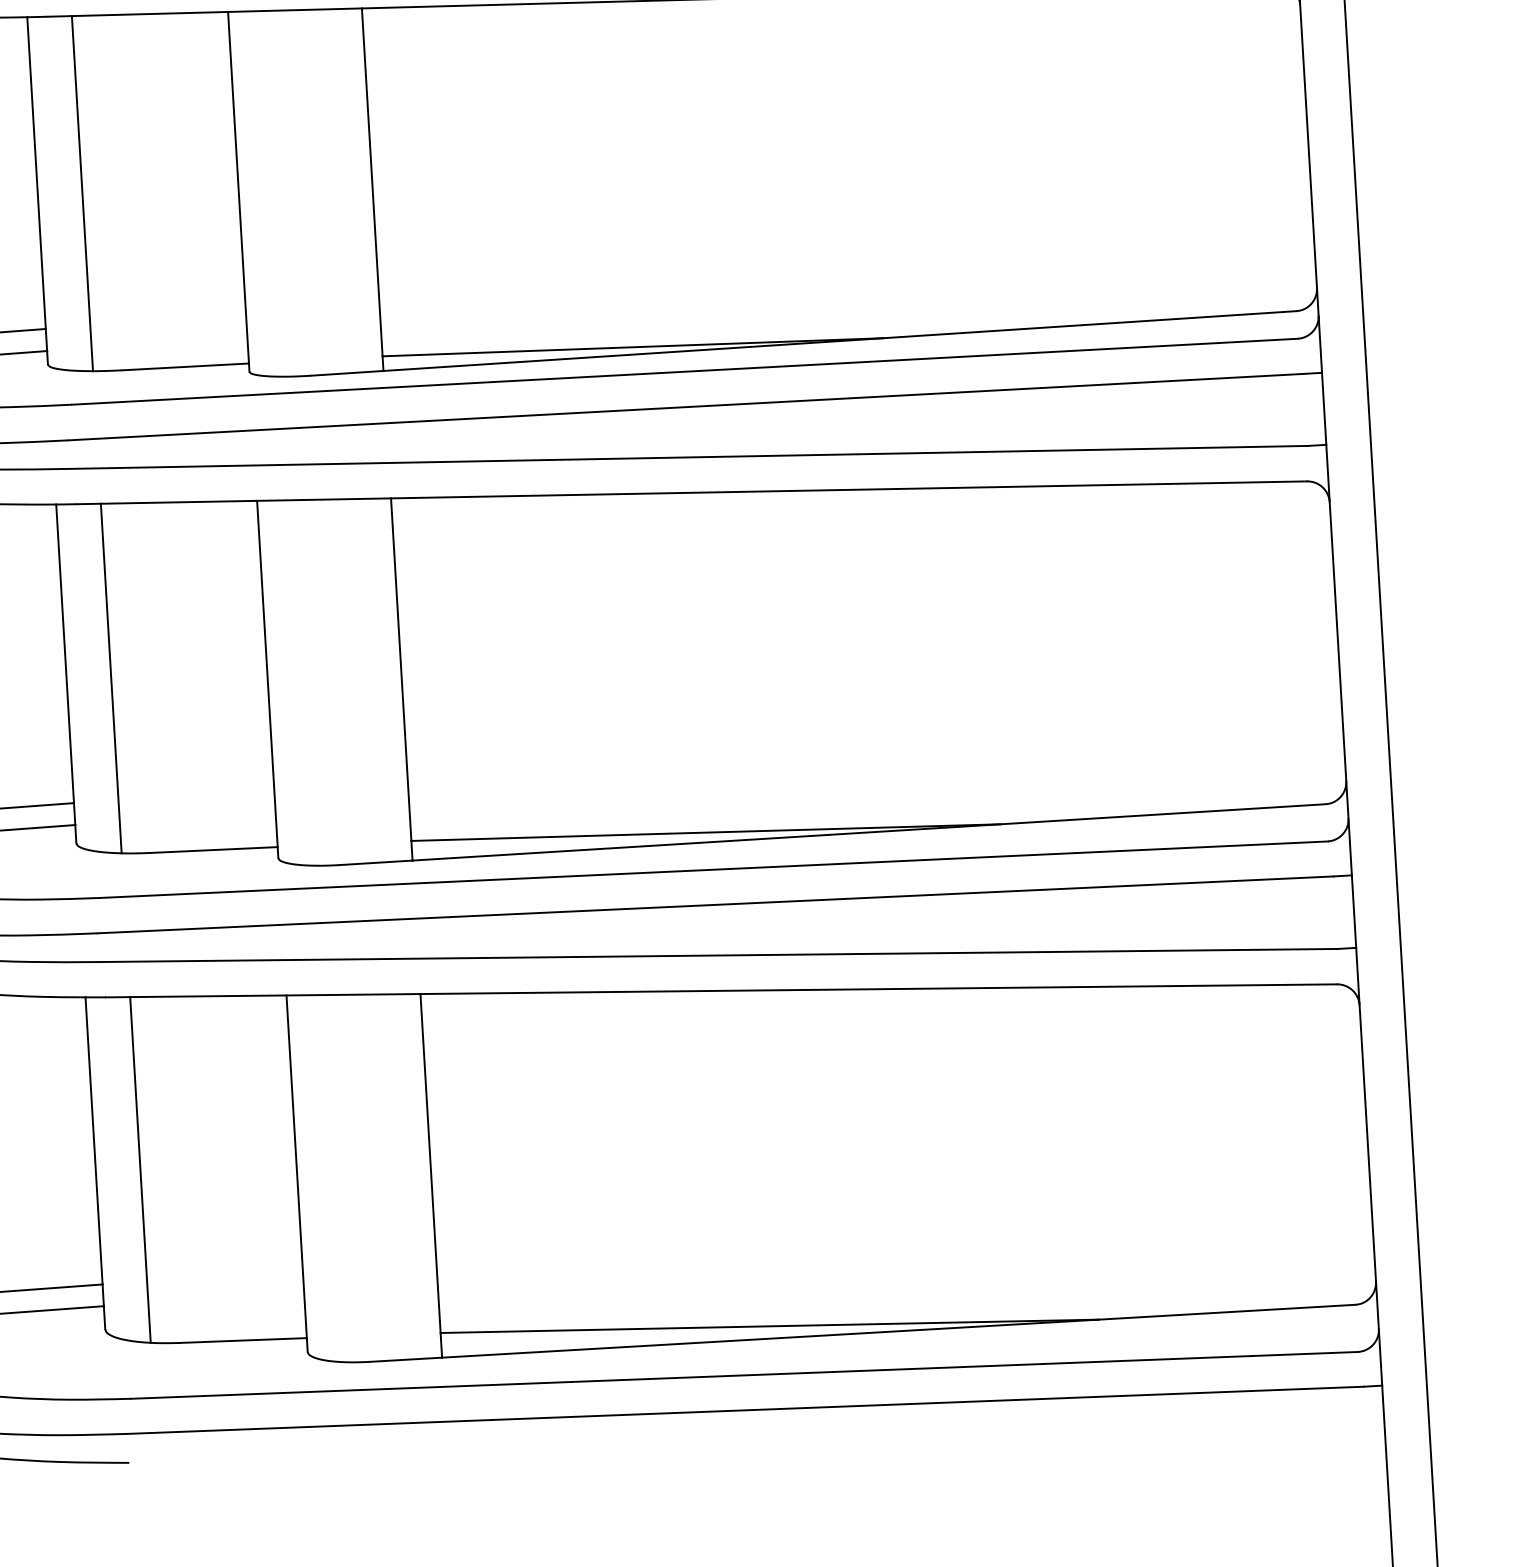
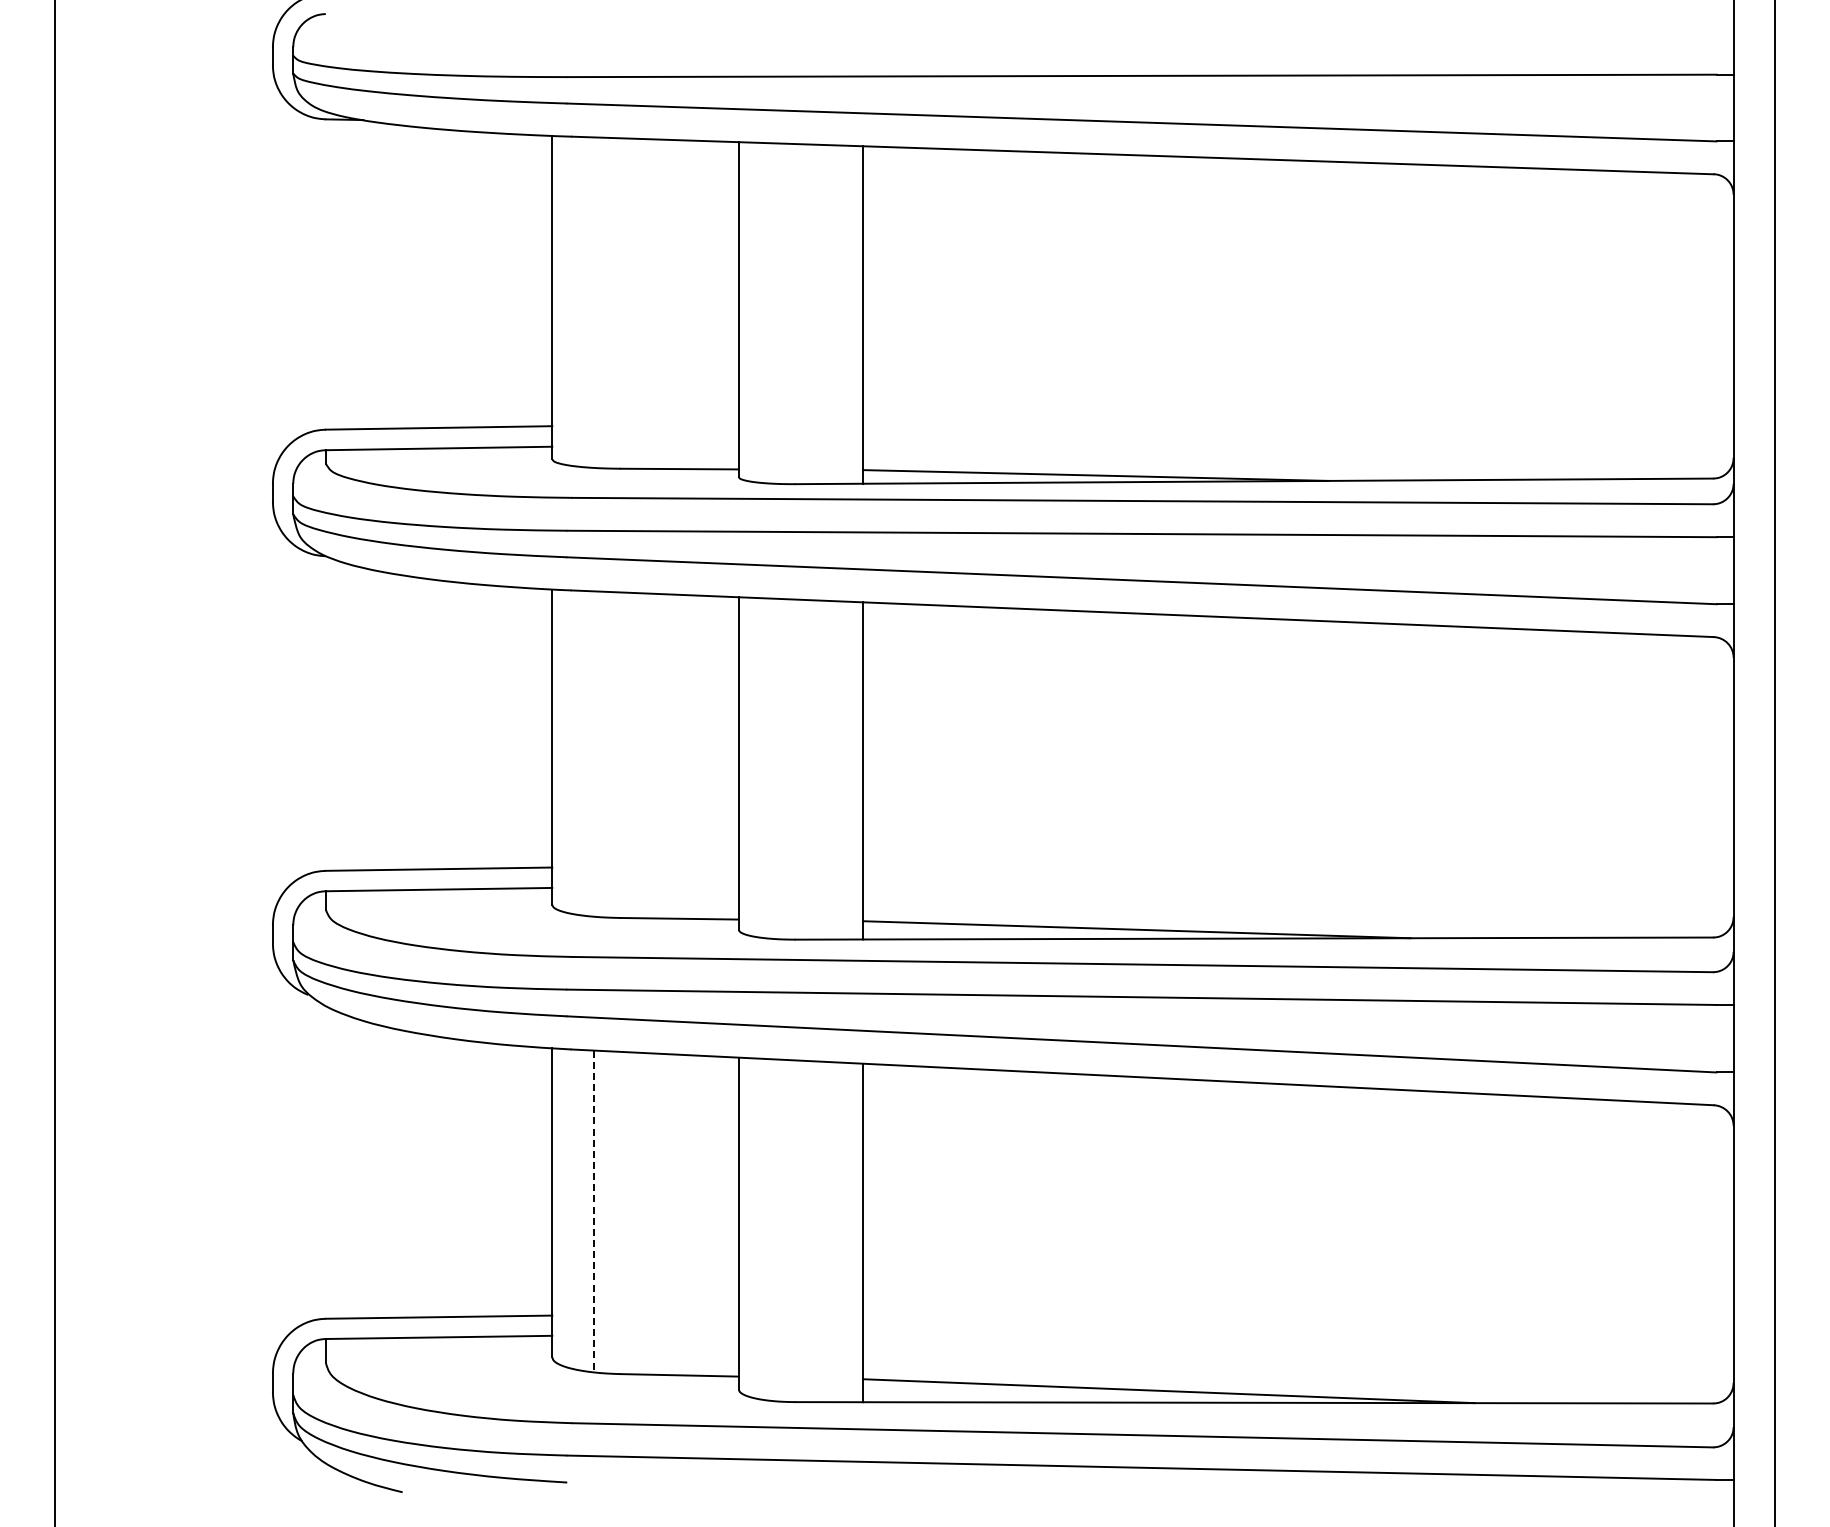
line: (82, 193) -> (593, 302), removed
line: (110, 677) -> (593, 753), removed
line: (140, 1170) -> (593, 1211), solid -> dashed

